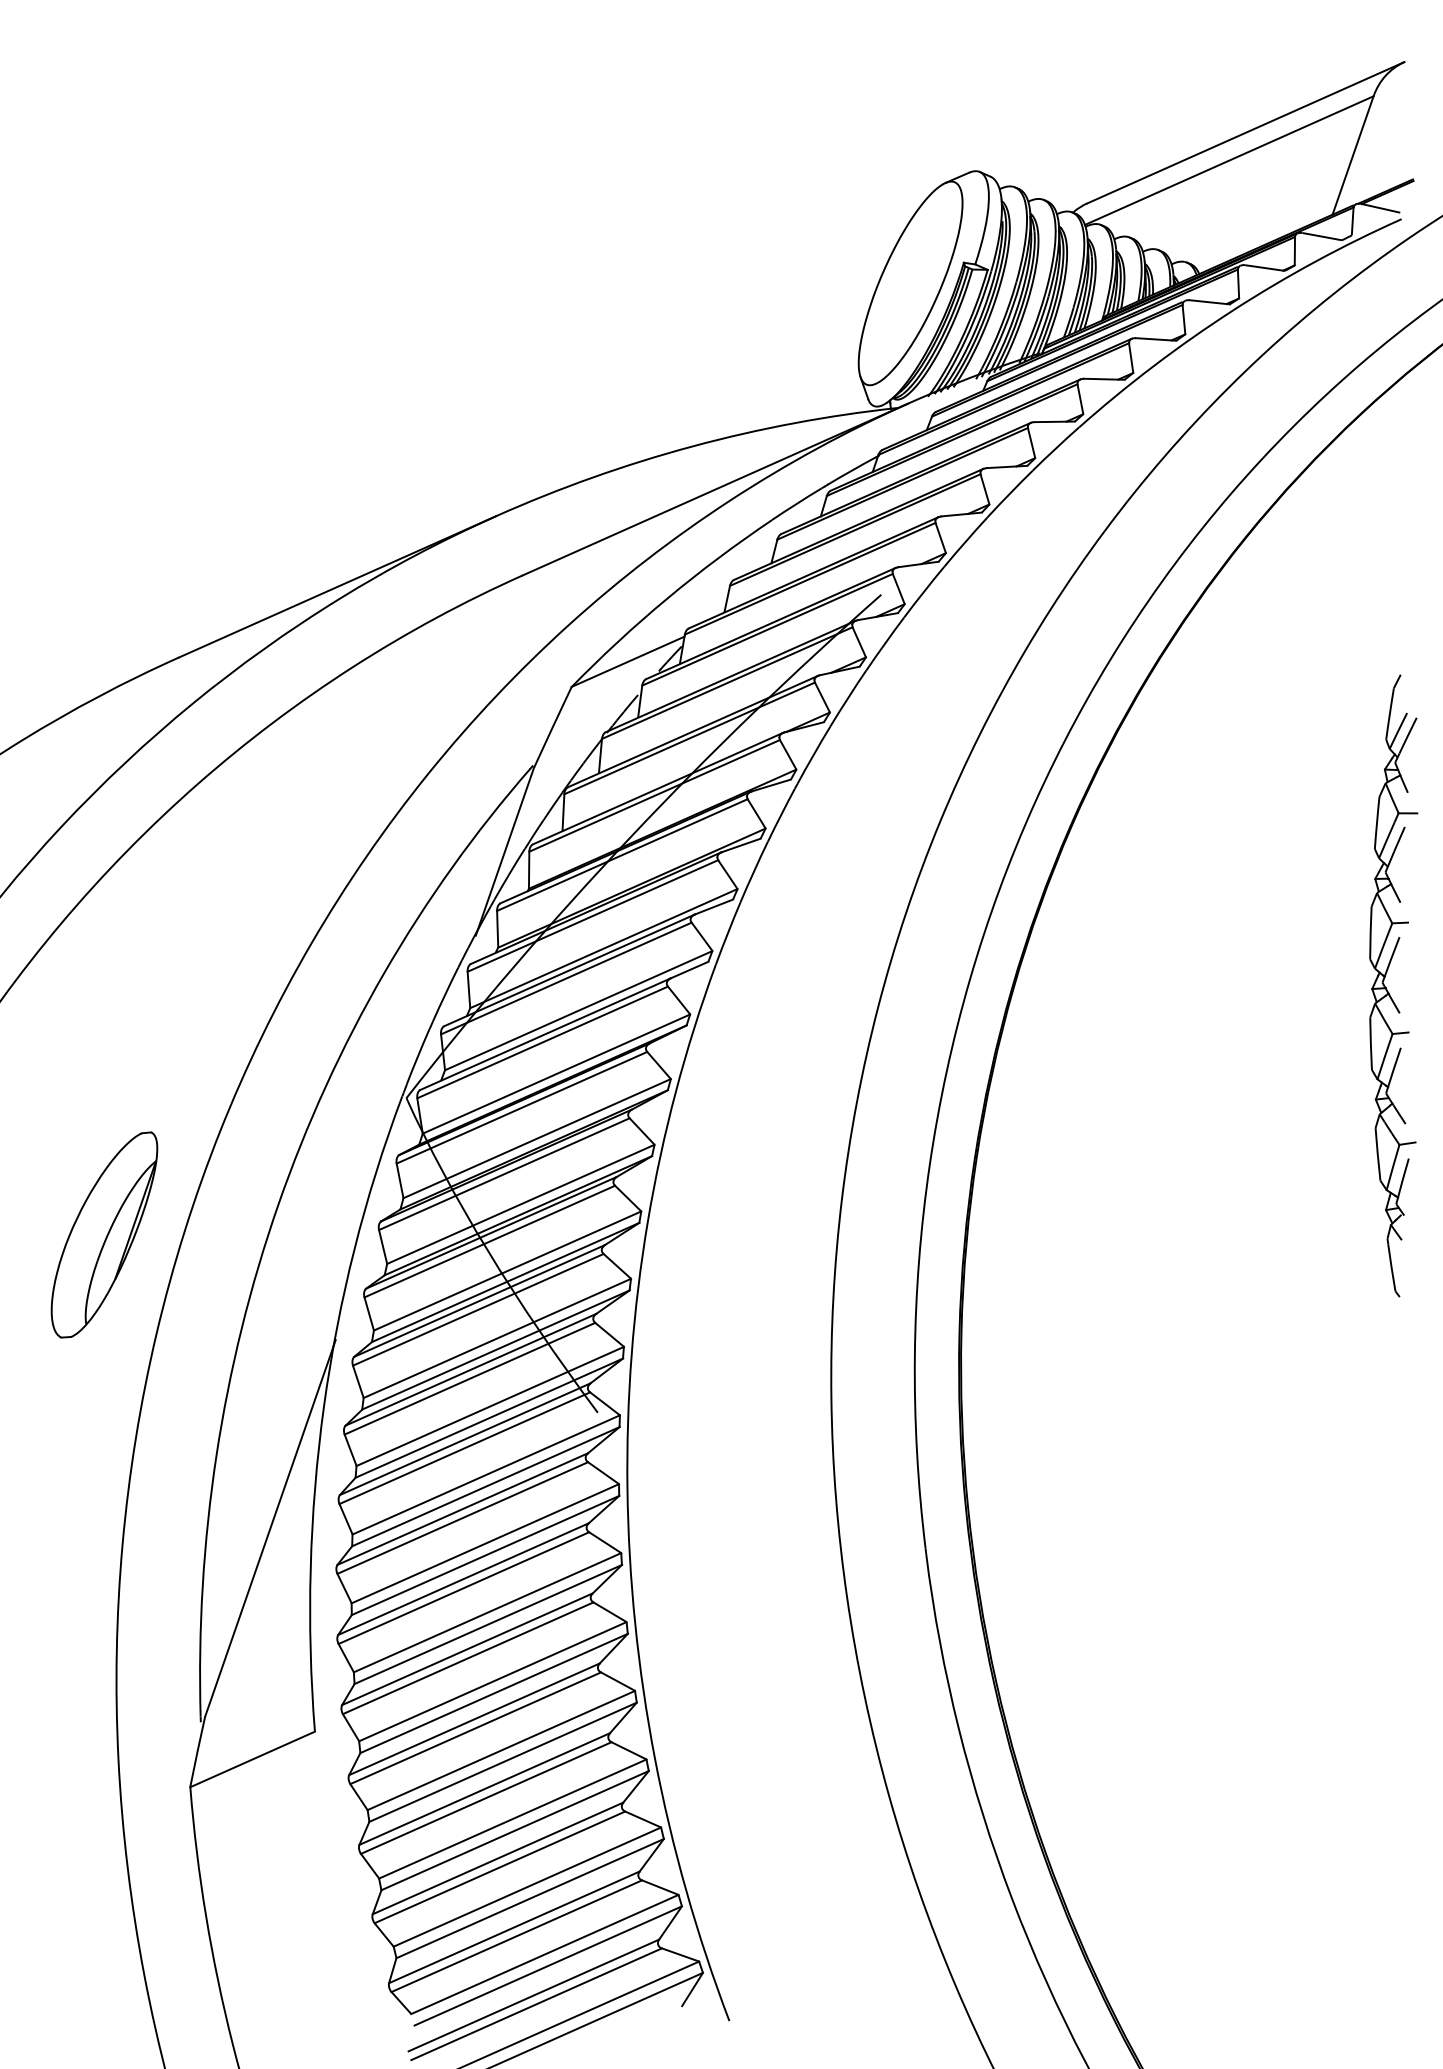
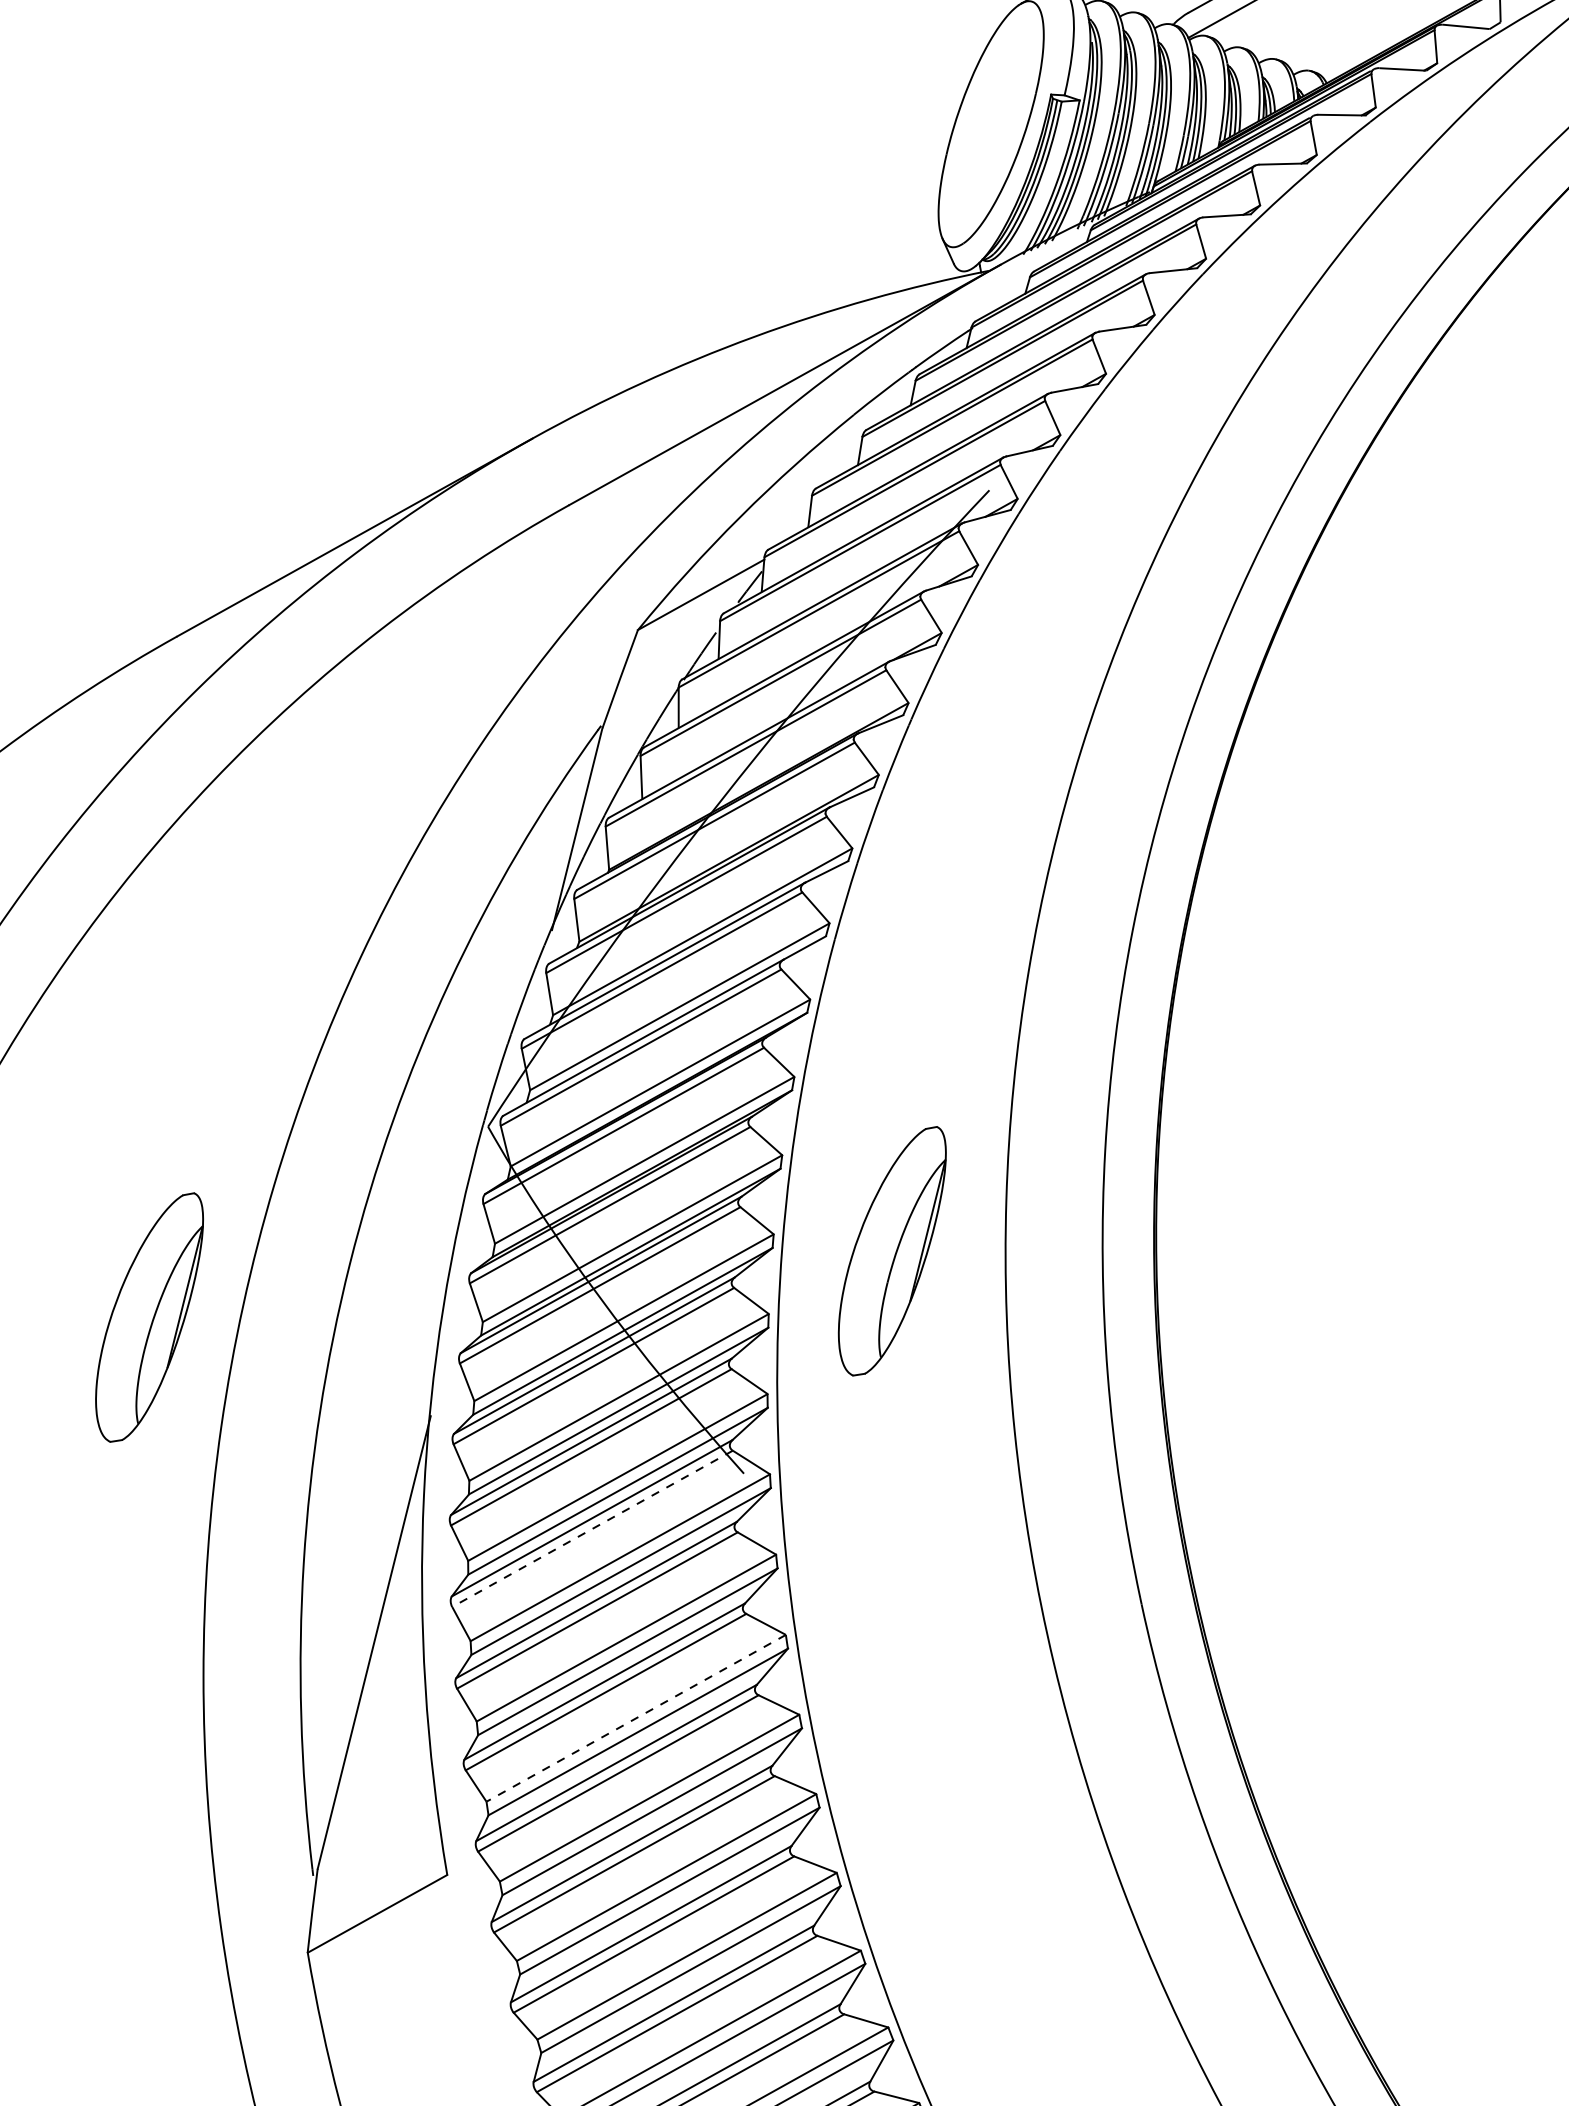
part: (741, 1234) -> (892, 1250), added
line: (464, 1448) -> (592, 1529), solid -> dashed
line: (487, 1612) -> (636, 1718), solid -> dashed

